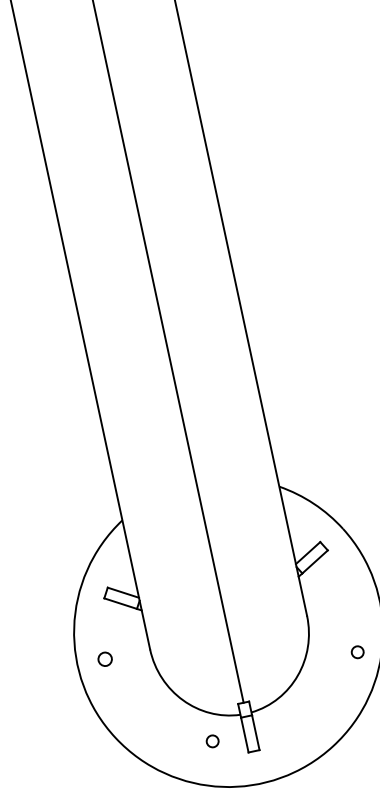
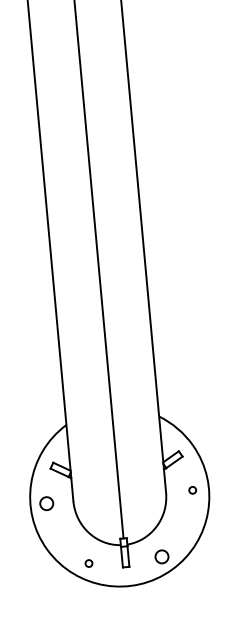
circle: (357, 652) -> (192, 490), moved
circle: (104, 658) -> (46, 503), size x1.67
circle: (312, 725) -> (161, 556), added
circle: (211, 741) -> (88, 563), moved

